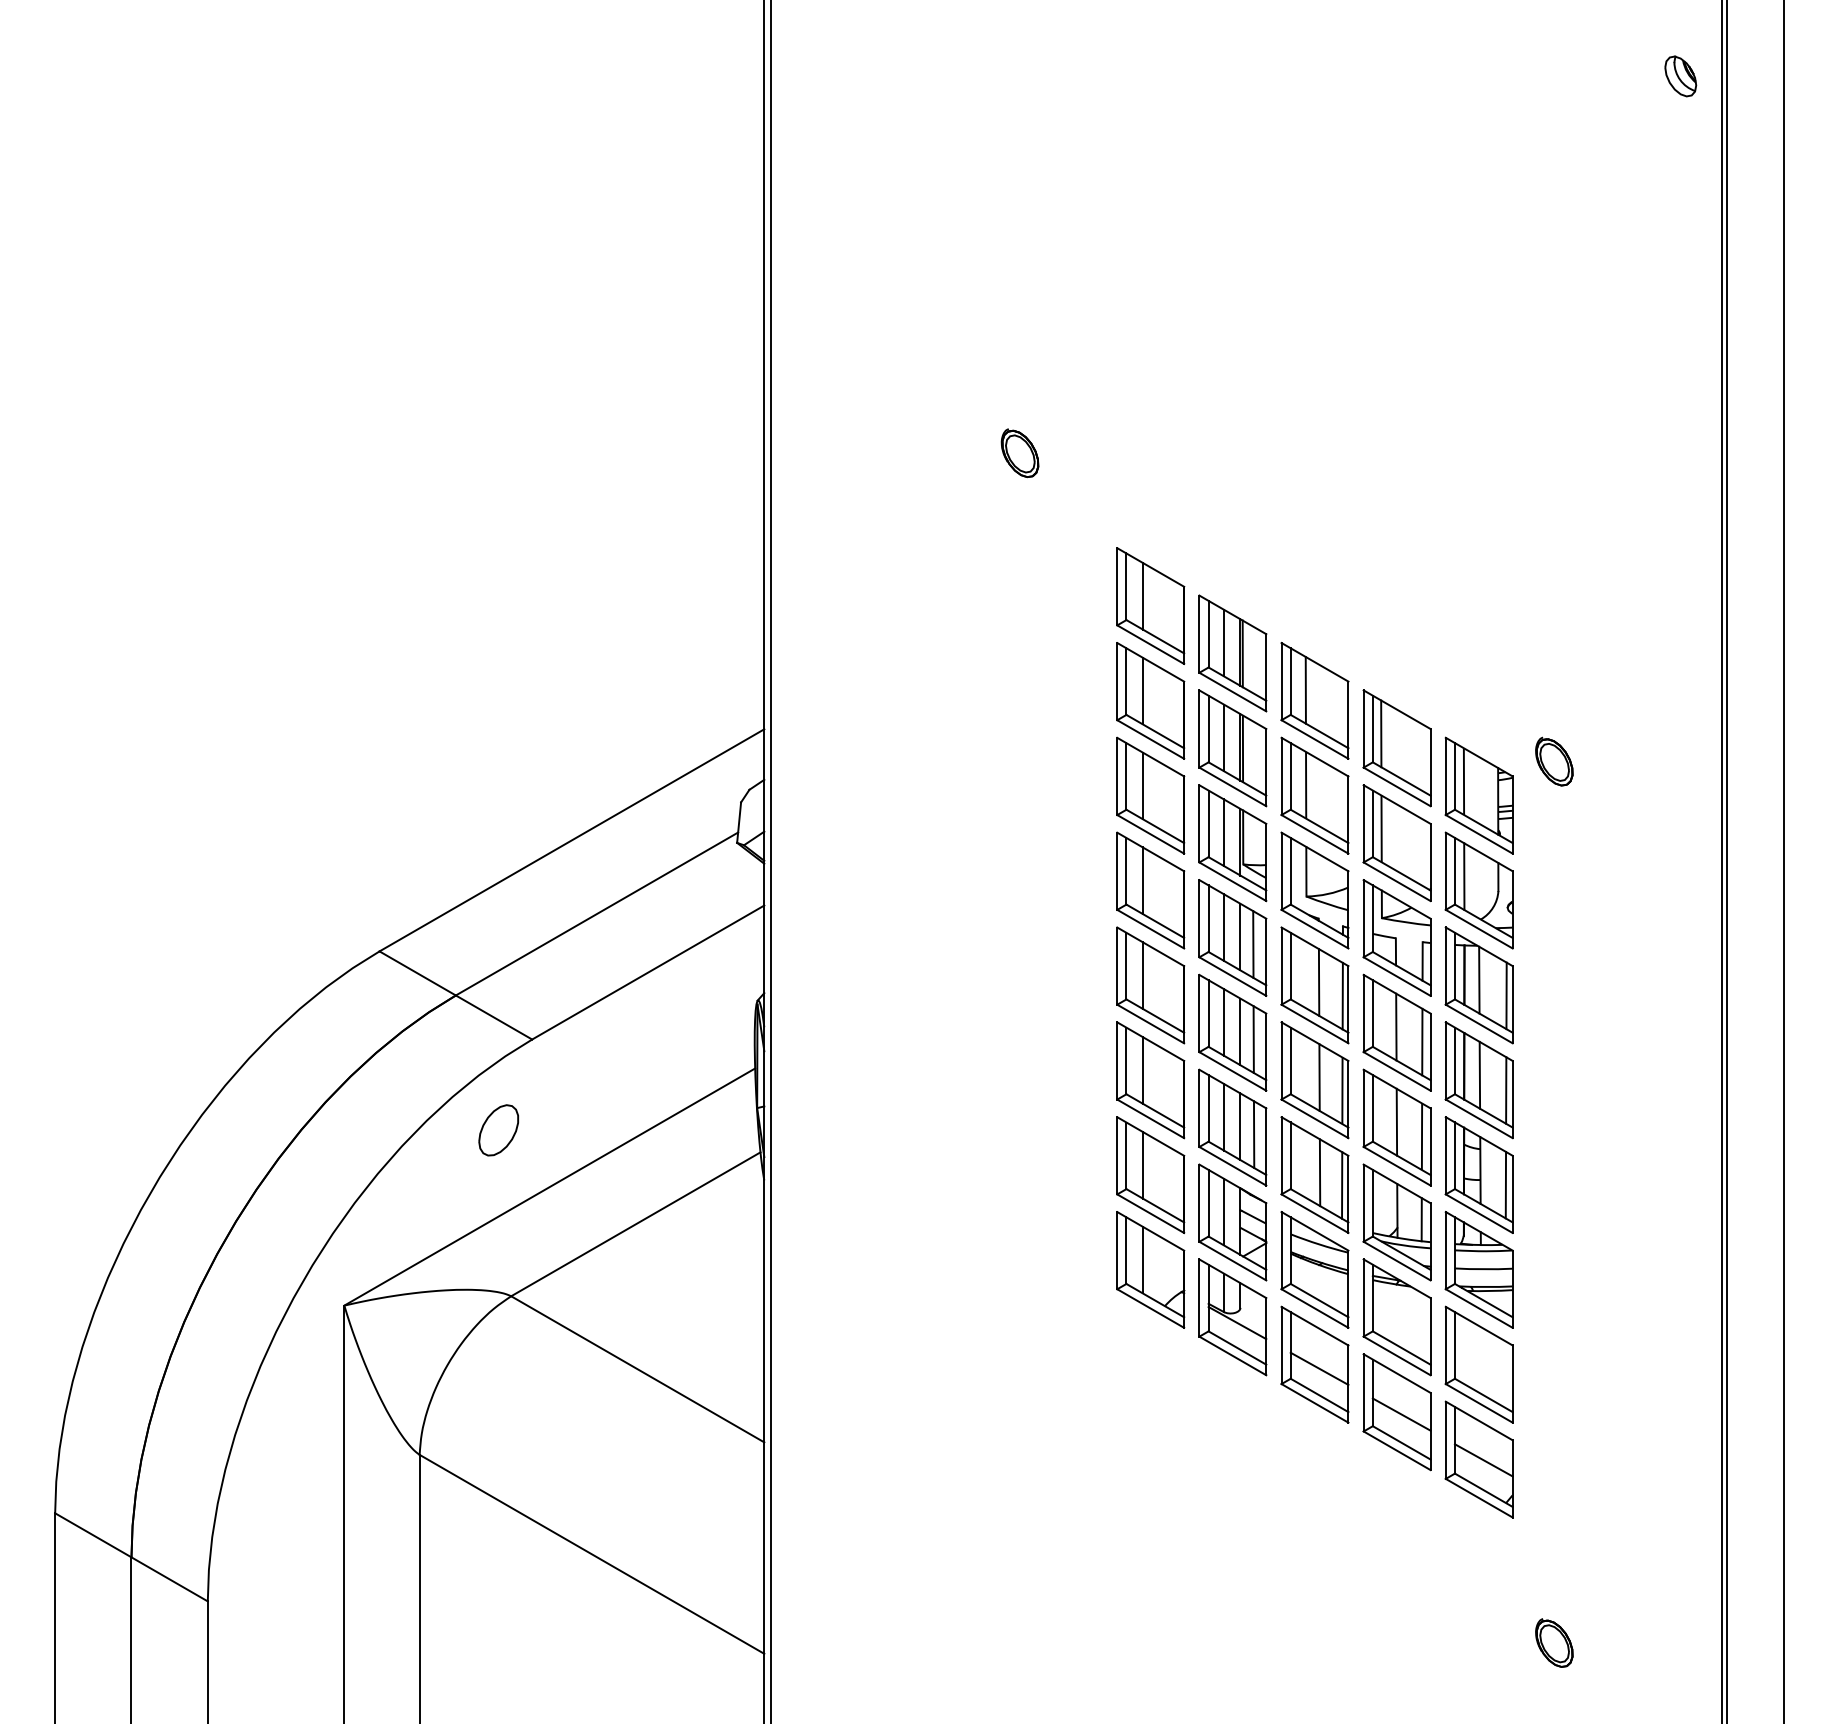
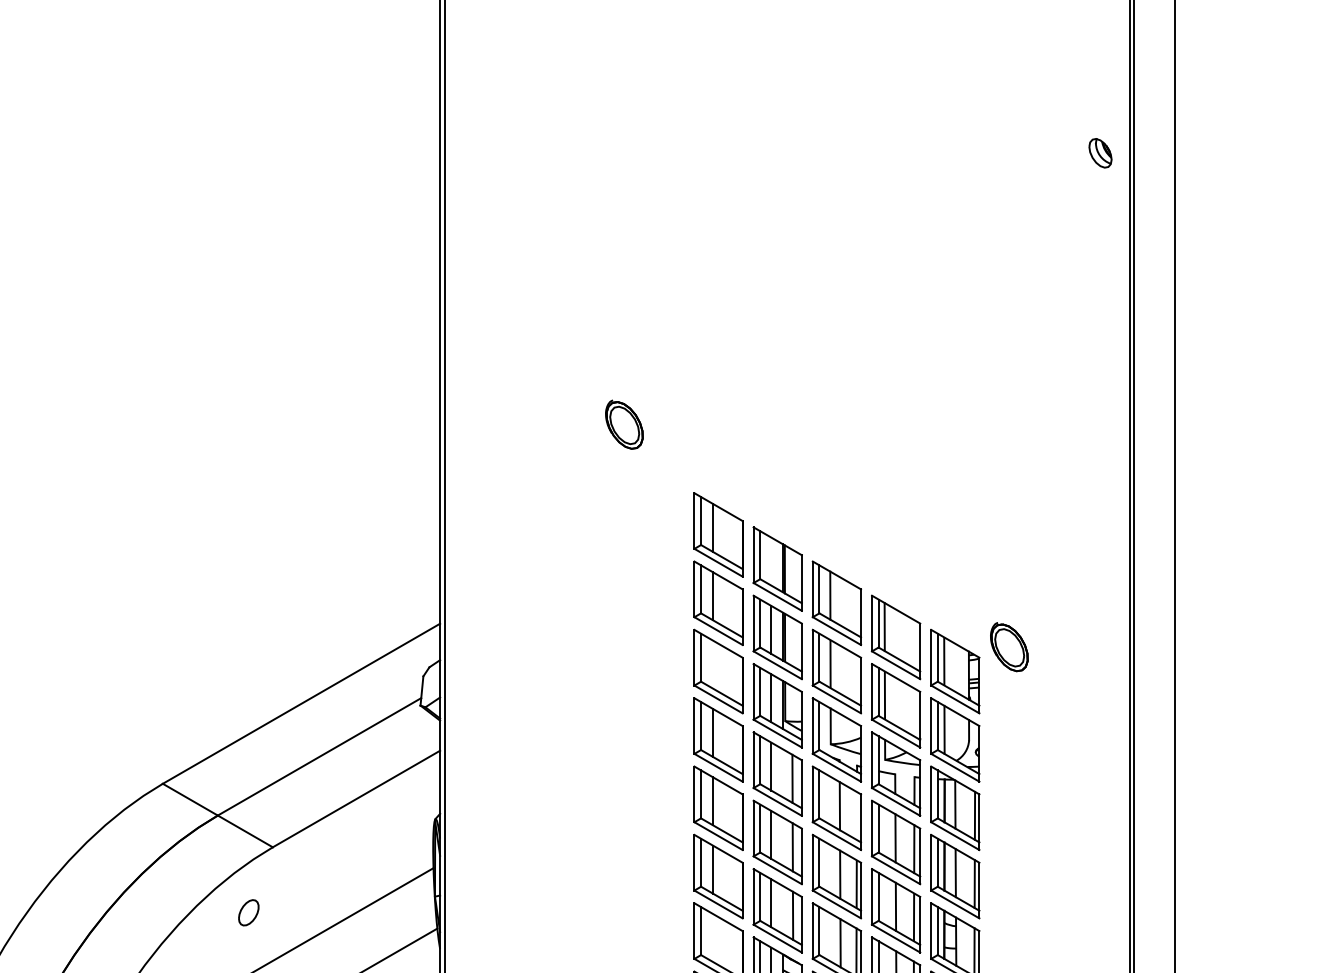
part: (1019, 453) -> (624, 425), size x1.4
line: (1223, 642) -> (771, 561), removed
part: (1554, 761) -> (1009, 646), size x1.4
line: (1142, 785) -> (712, 664), removed
line: (1240, 936) -> (783, 773), removed
line: (1342, 995) -> (856, 815), removed
line: (1240, 1031) -> (783, 841), removed
line: (1240, 1126) -> (783, 909), removed
part: (498, 1130) -> (248, 912), size x0.7
line: (1142, 1164) -> (712, 937), removed

